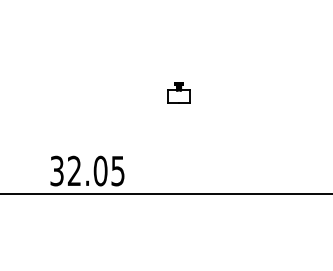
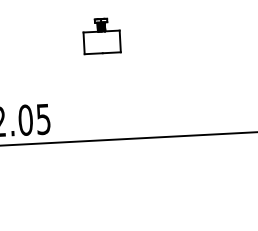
part: (178, 92) -> (101, 35), size x1.67

